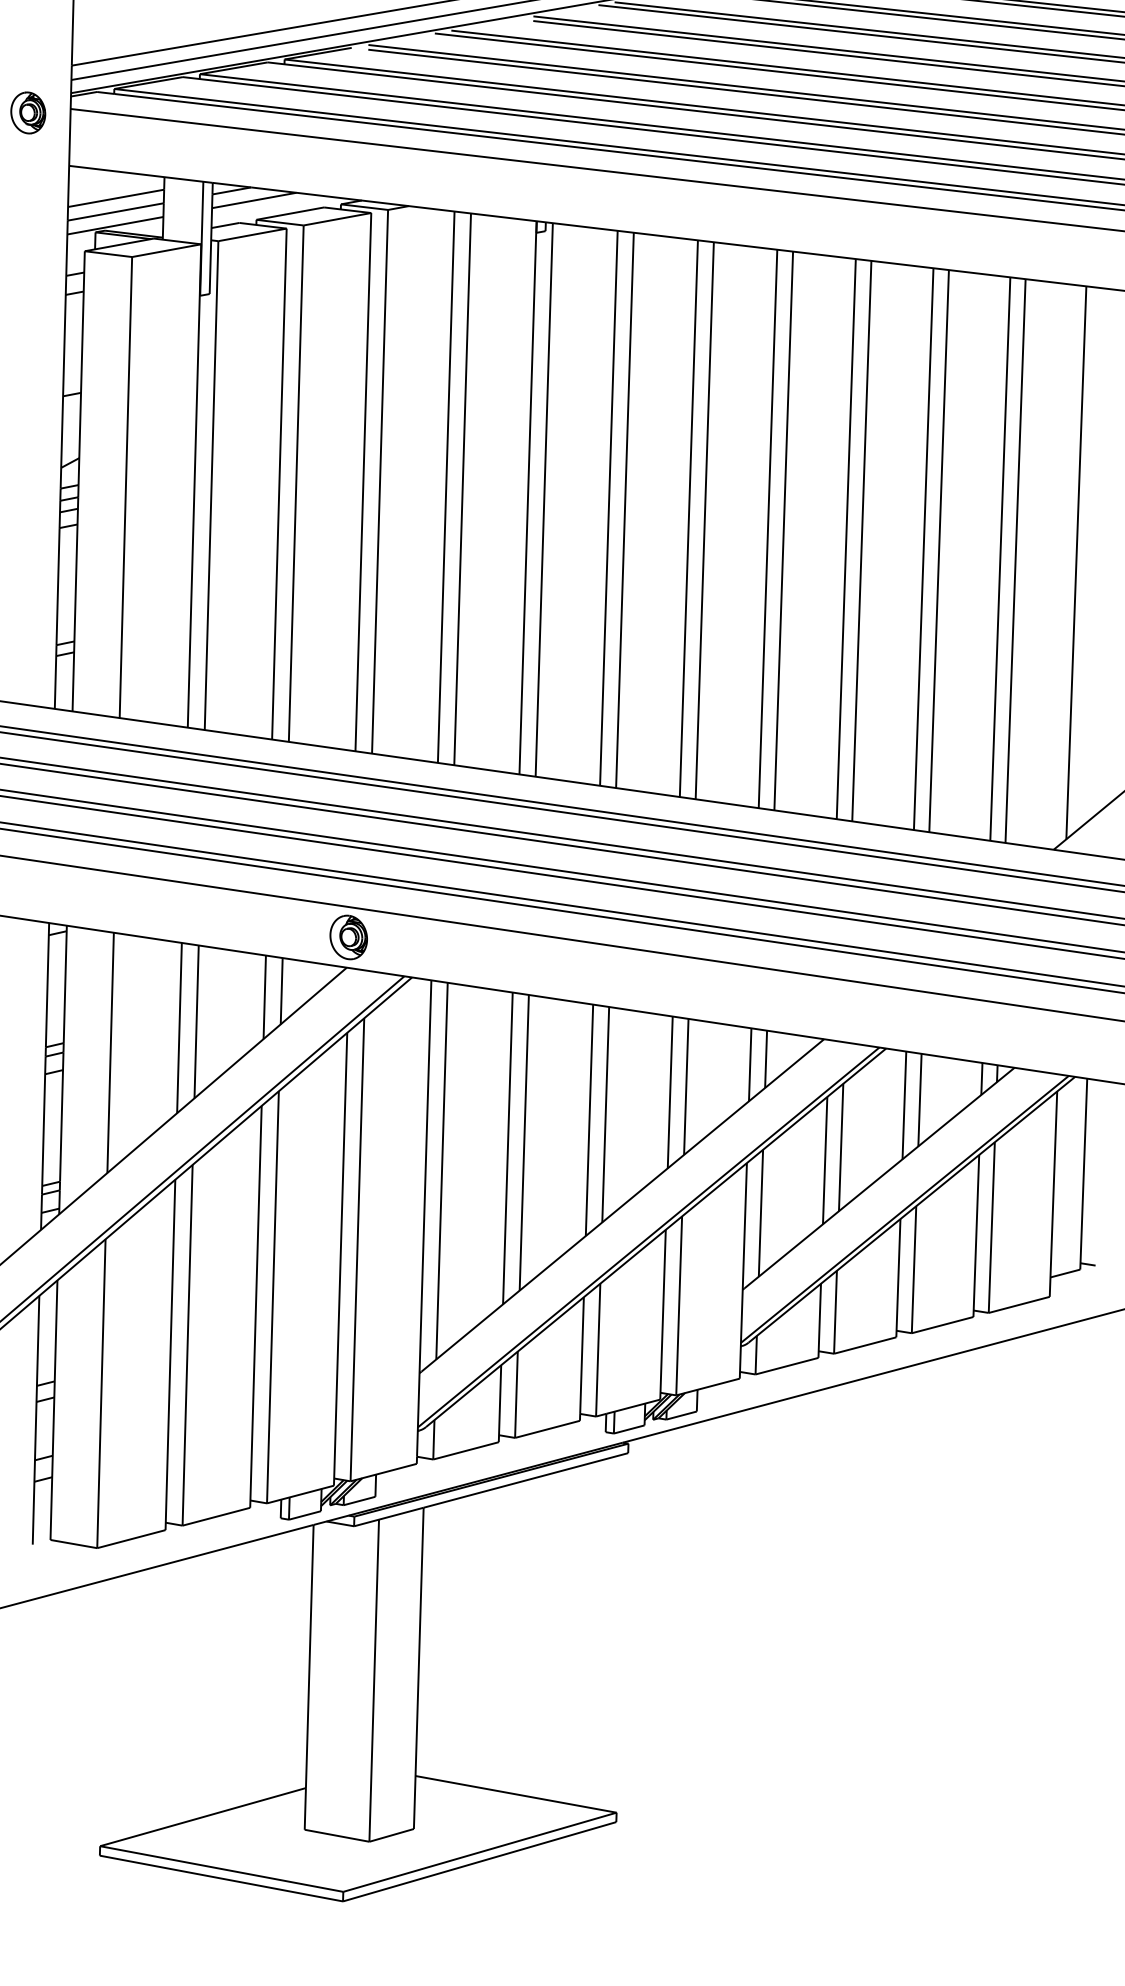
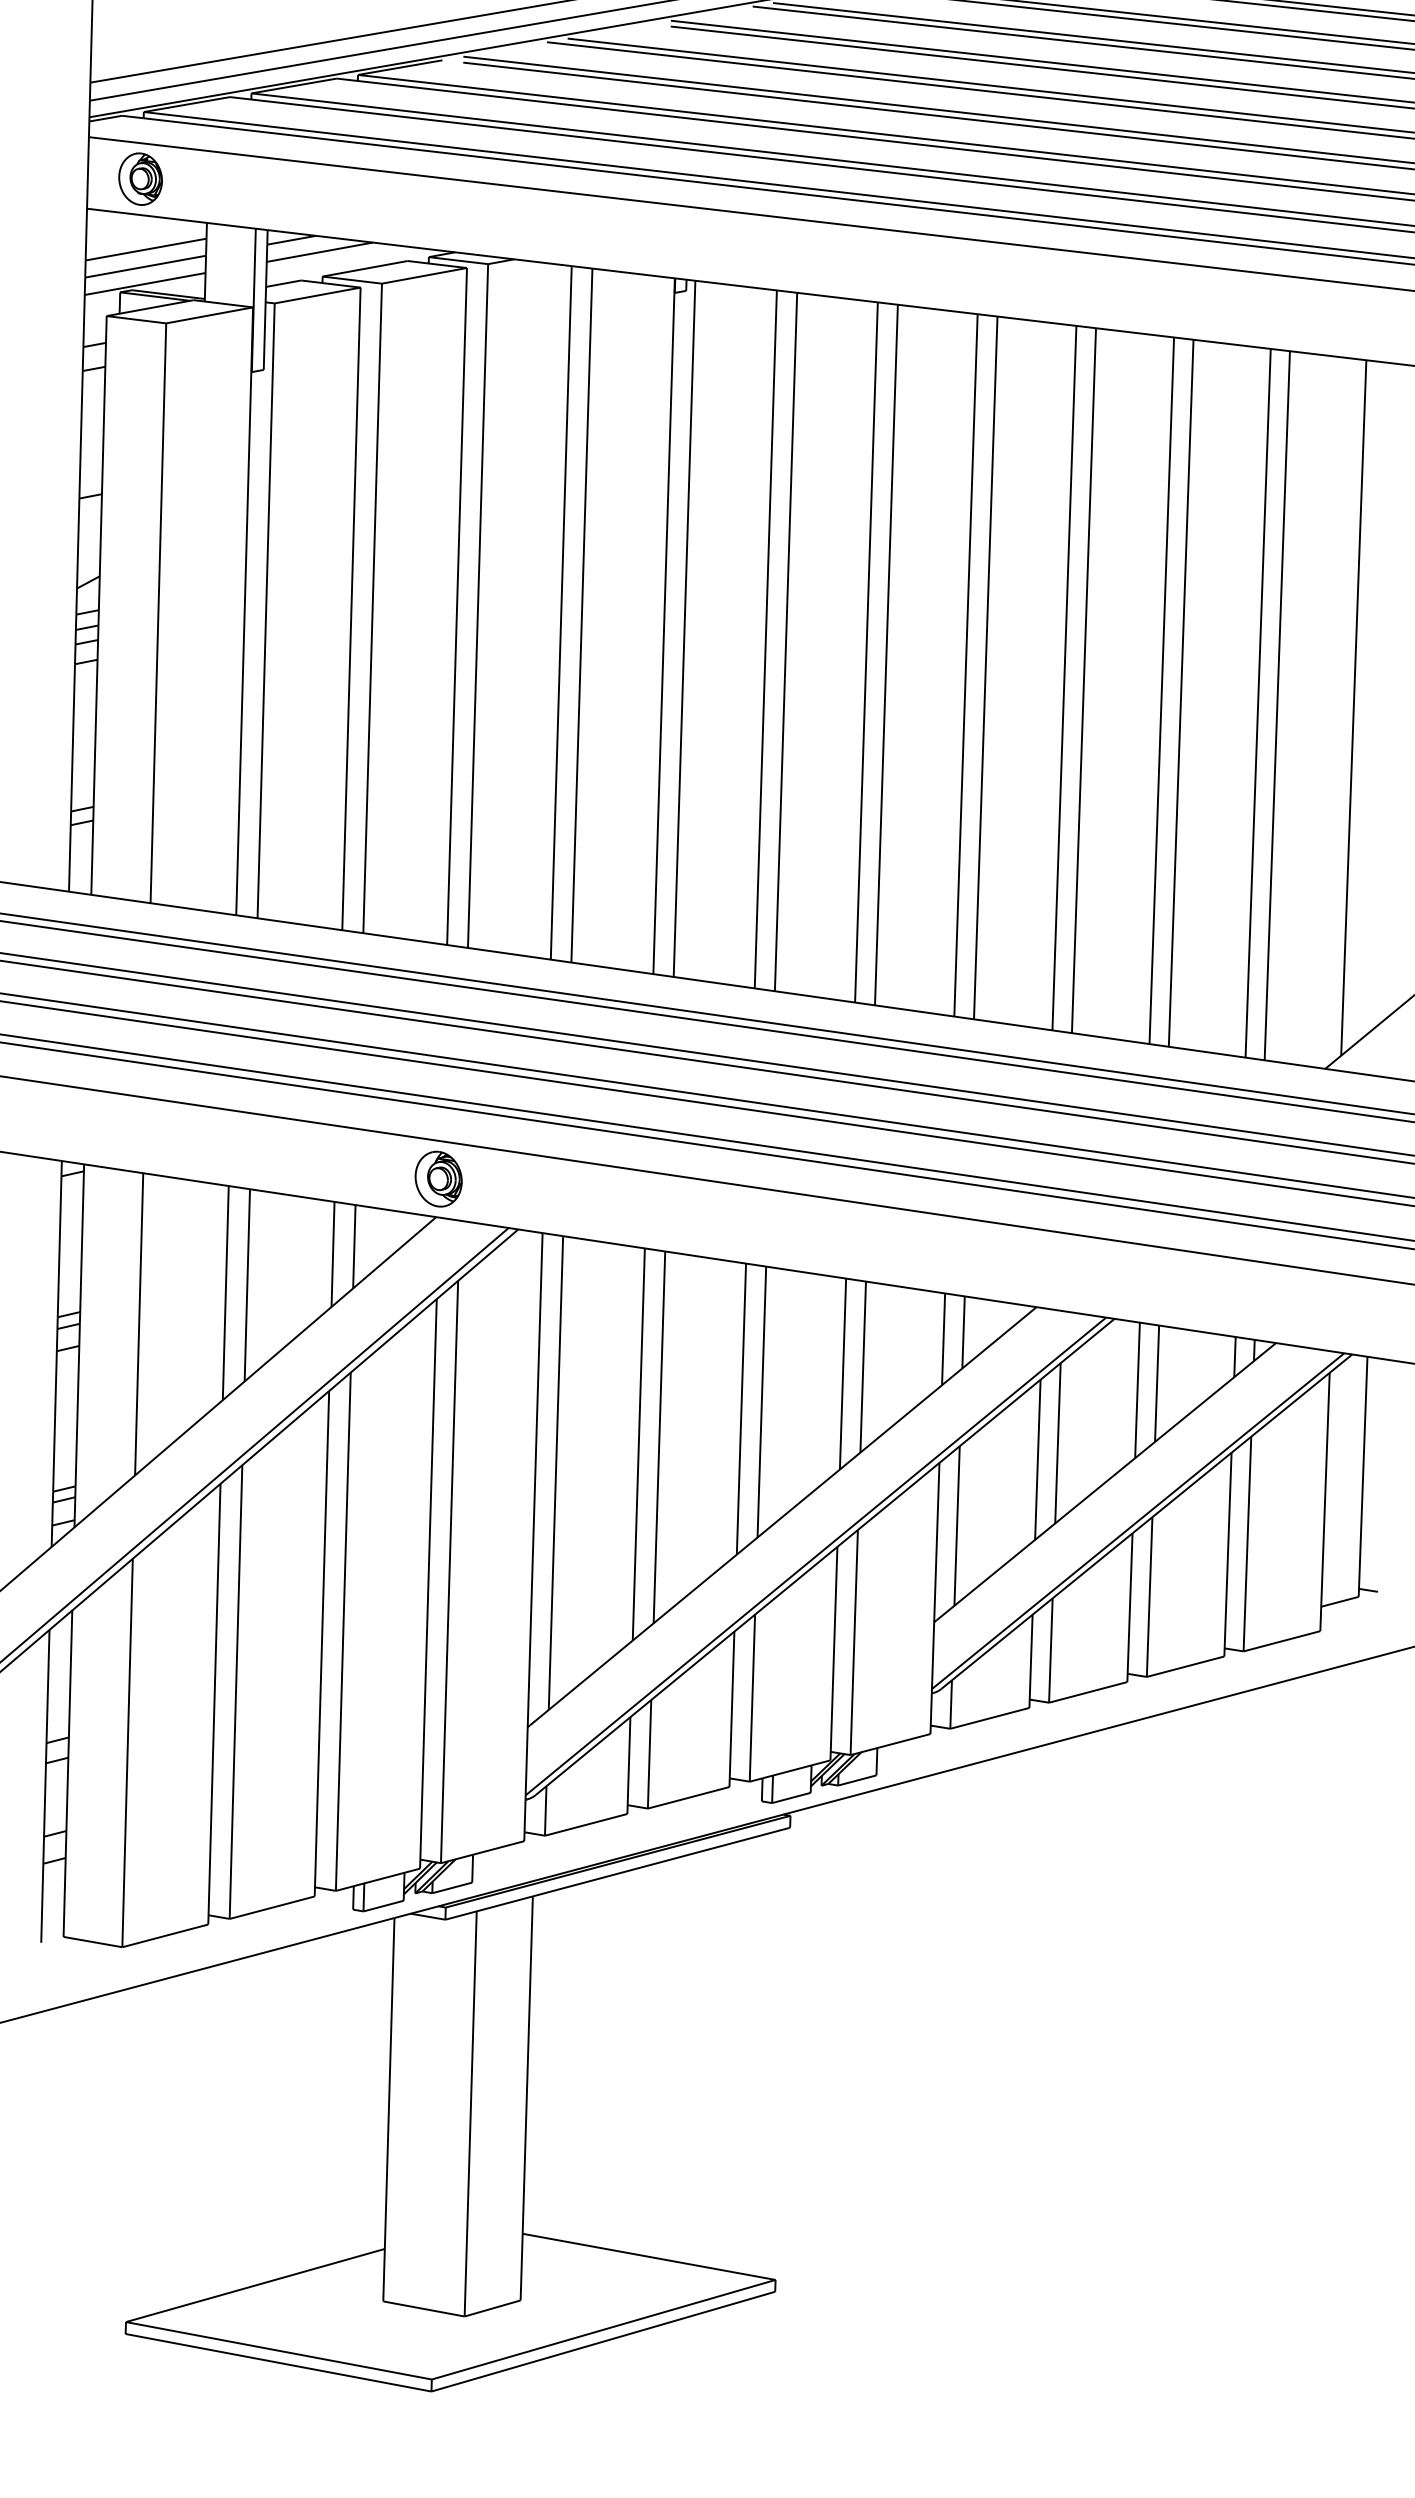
part: (28, 112) -> (140, 178), moved

